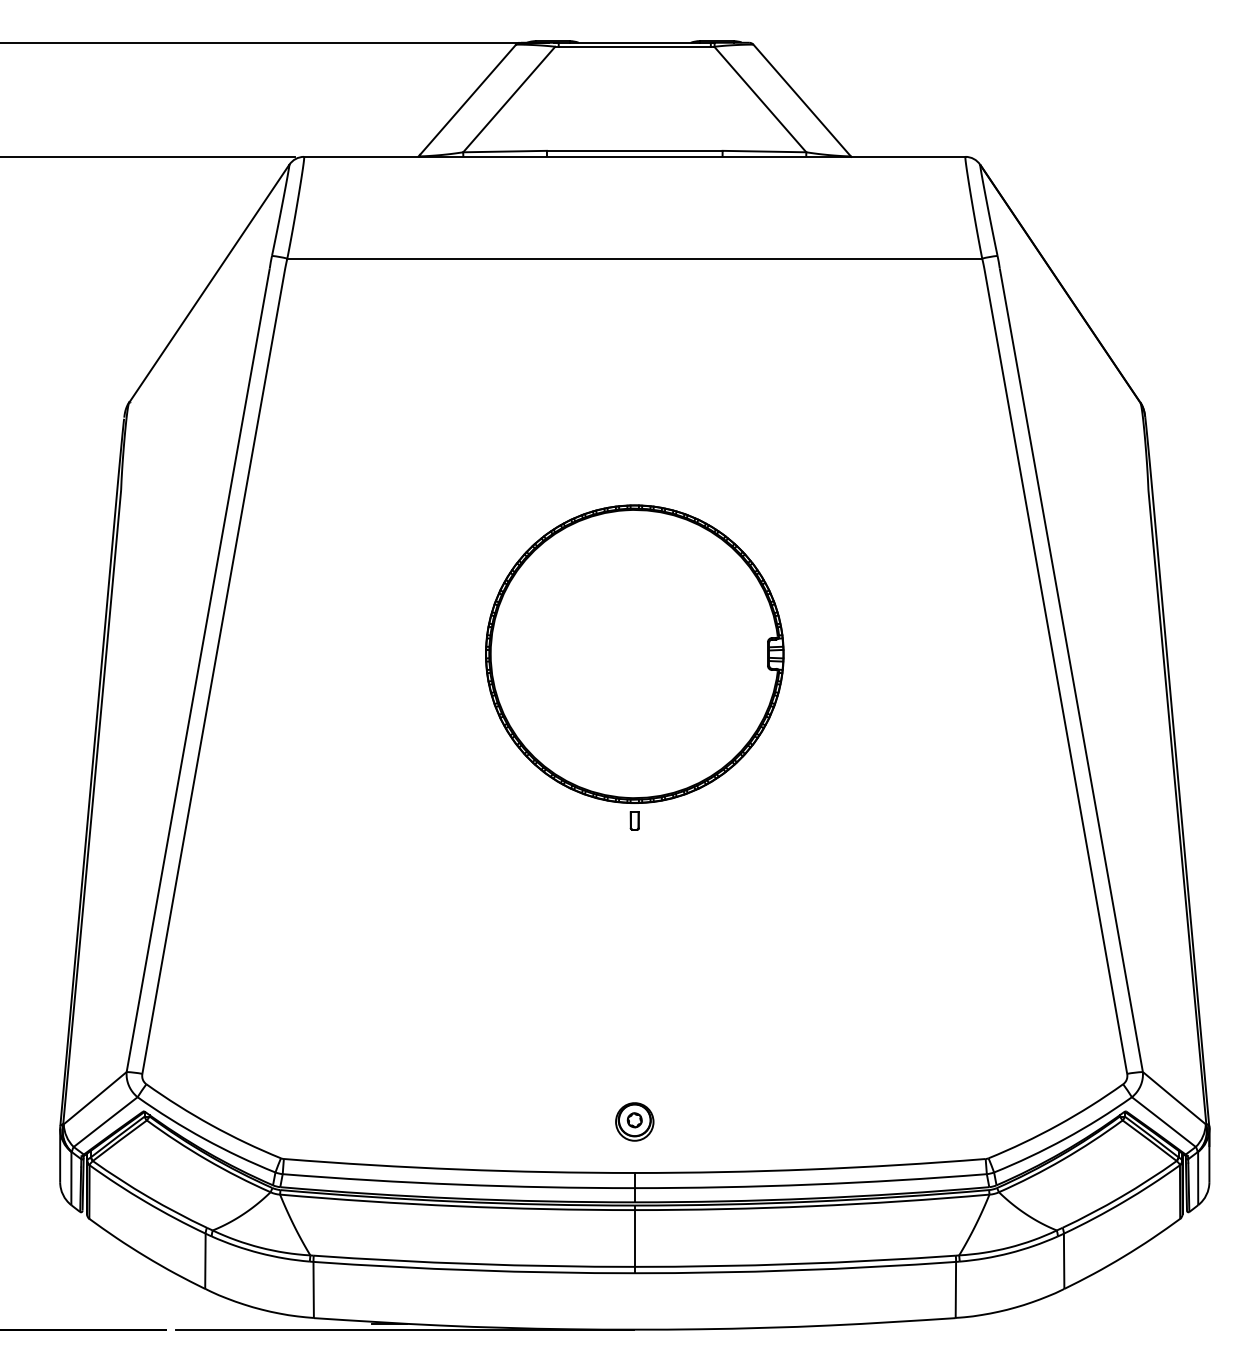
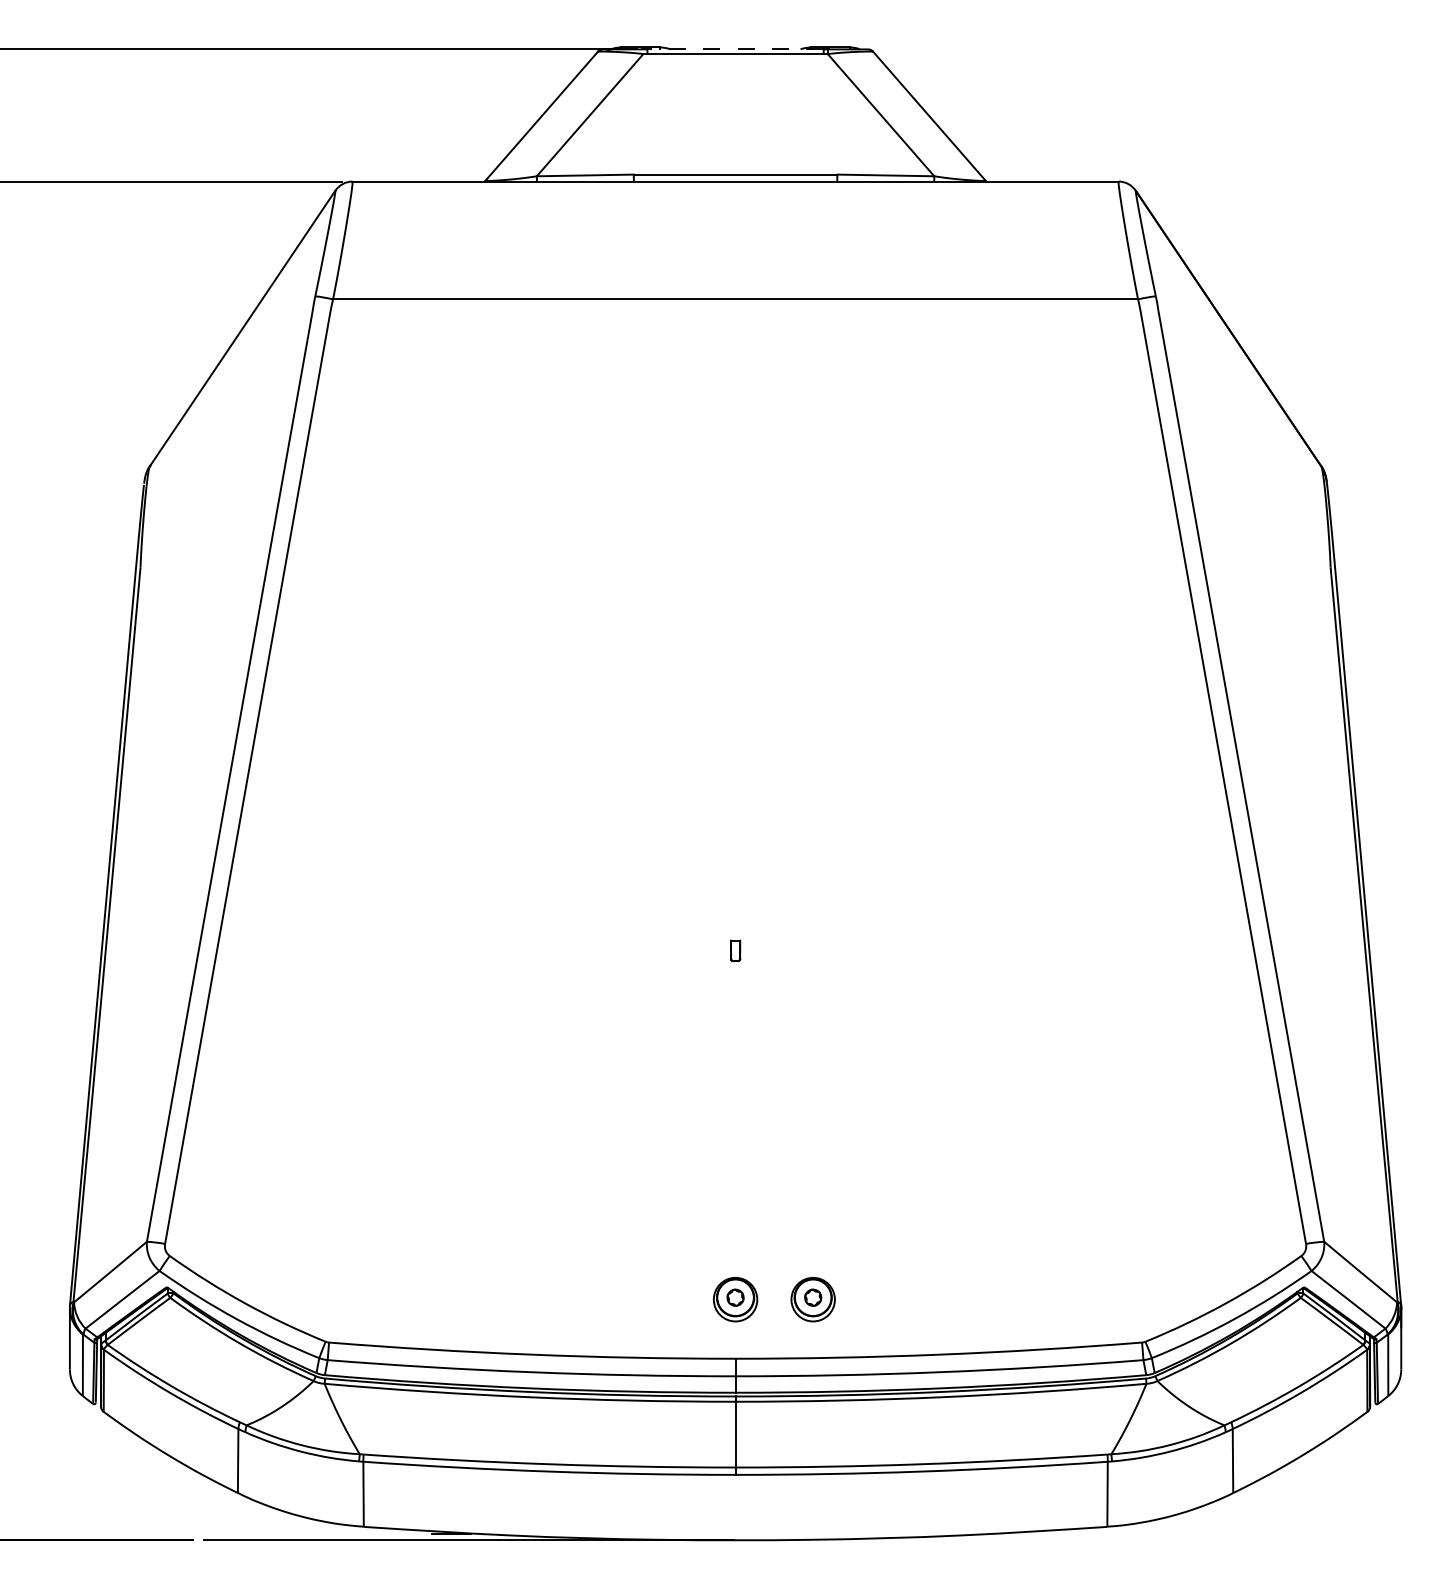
line: (634, 42) -> (735, 49), solid -> dashed
part: (634, 653) -> (735, 756), removed
part: (701, 1121) -> (812, 1299), added

